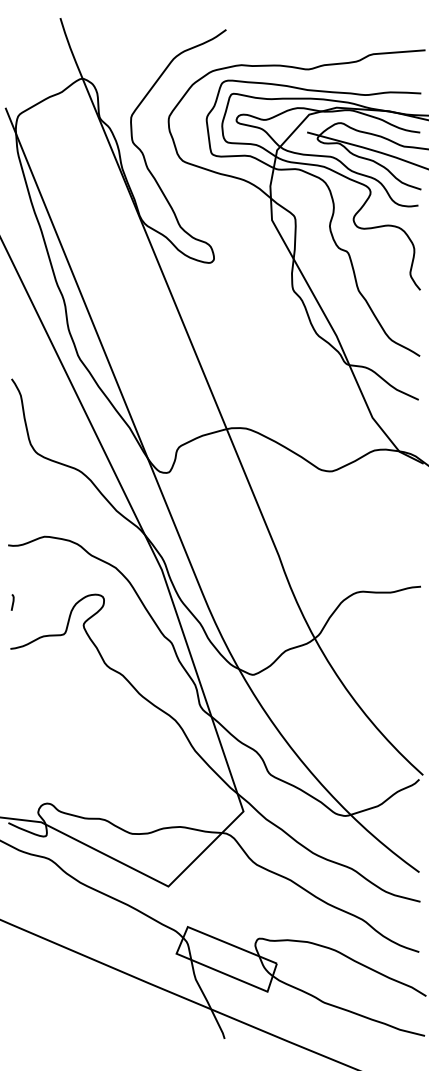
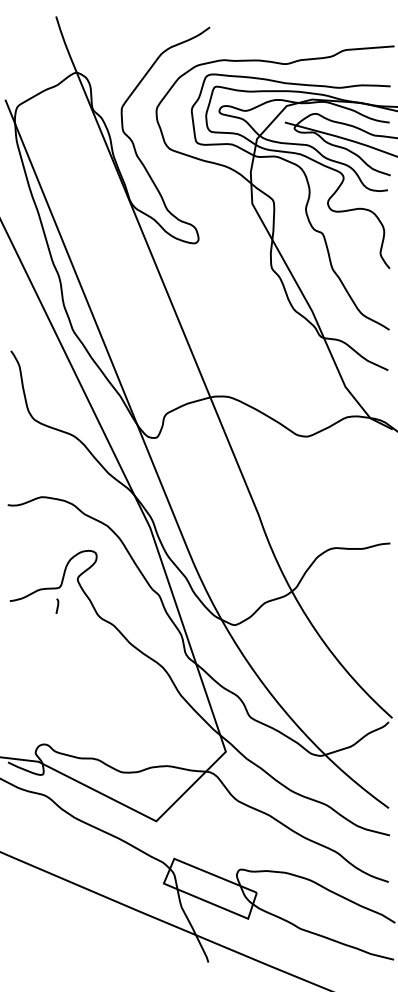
line: (12, 602) -> (57, 606), moved

